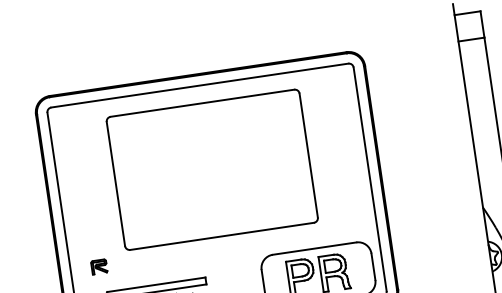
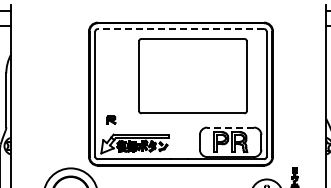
line: (199, 86) -> (180, 29), solid -> dashed
part: (211, 170) -> (192, 76), moved
line: (314, 248) -> (230, 127), solid -> dashed

